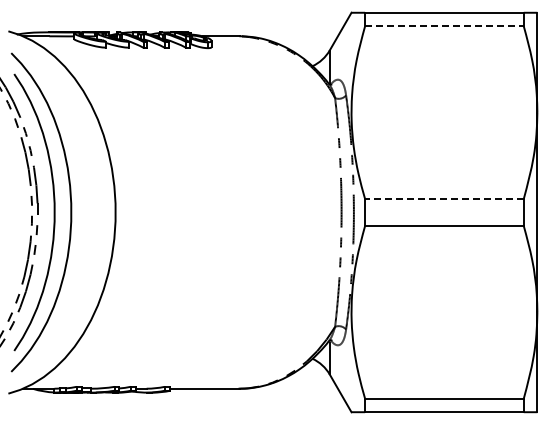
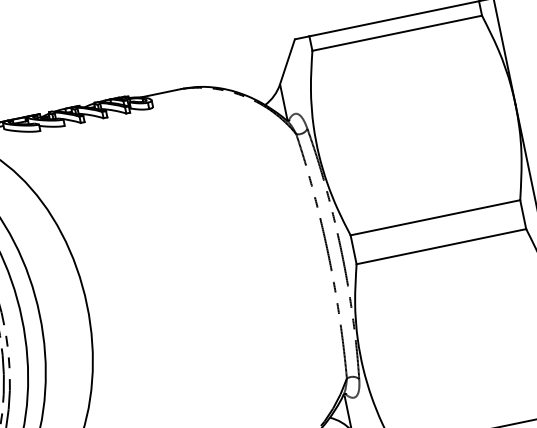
line: (444, 26) -> (397, 33), dashed -> solid
line: (443, 198) -> (434, 217), dashed -> solid

